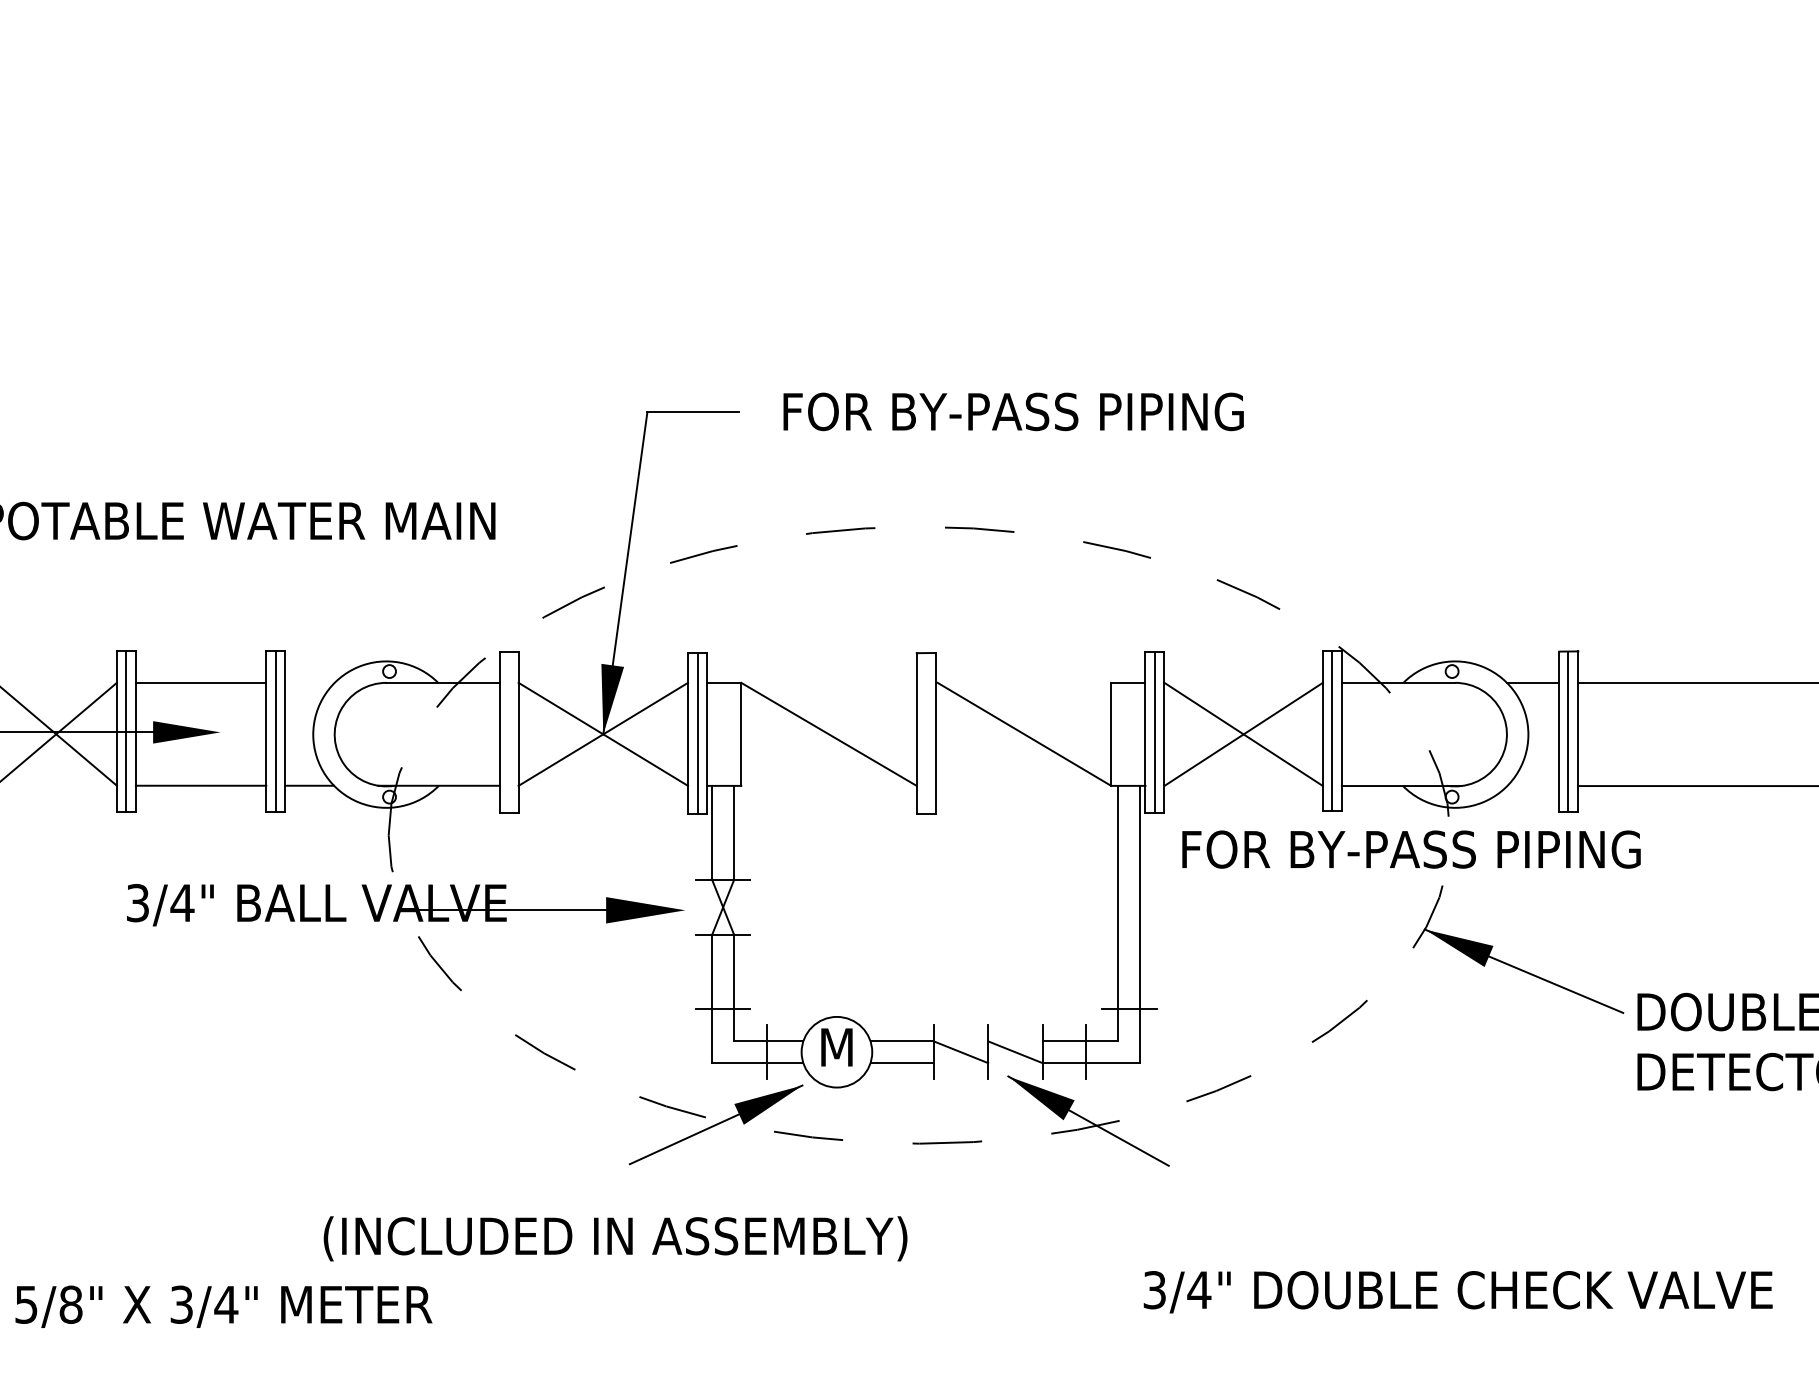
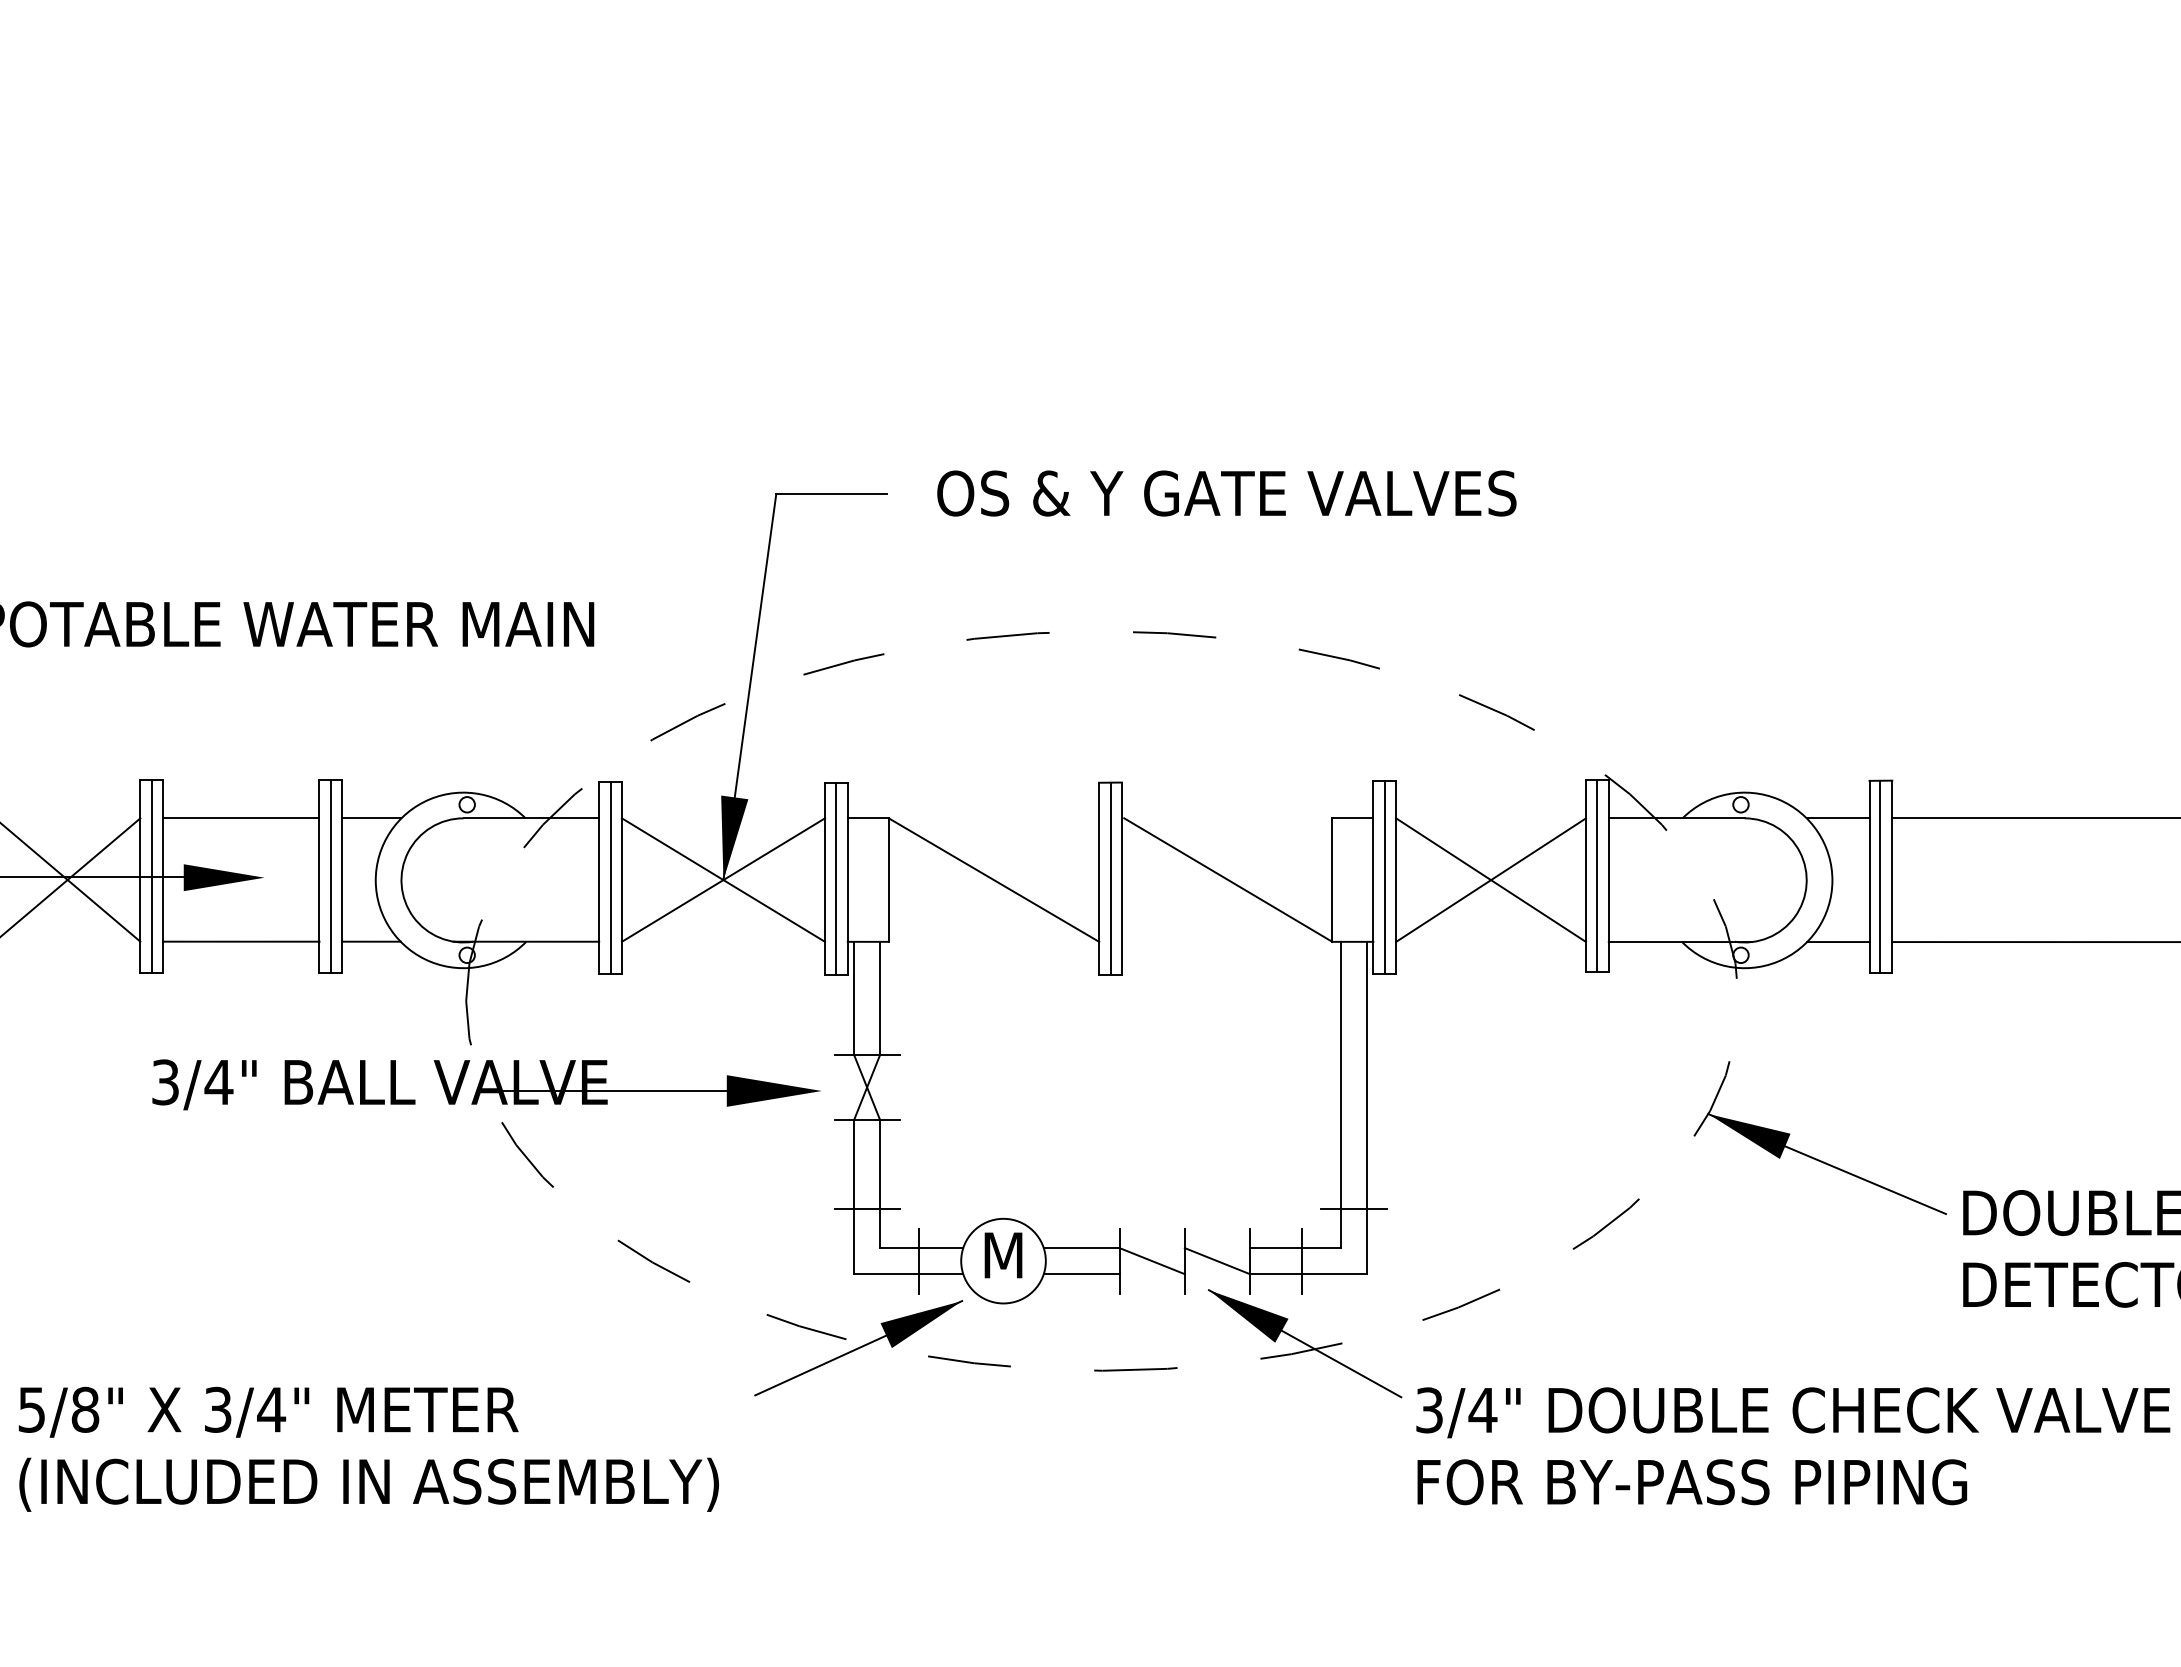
text: (1022, 411) -> (1226, 493), FOR BY-PASS PIPING -> OS & Y GATE VALVES
line: (309, 682) -> (371, 818), added
line: (509, 732) -> (610, 877), added
line: (926, 733) -> (1110, 878), added
line: (1533, 786) -> (1838, 942), added
text: (1411, 849) -> (1692, 1482), moved
text: (615, 1238) -> (368, 1484), moved
text: (1458, 1291) -> (1793, 1412), moved
text: (223, 1306) -> (268, 1411), moved

